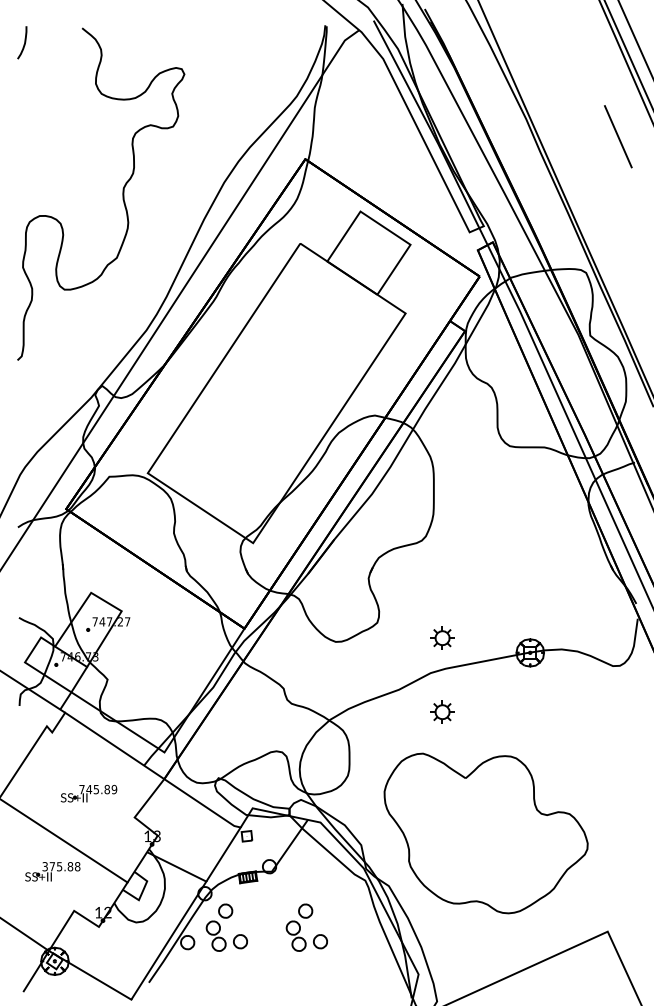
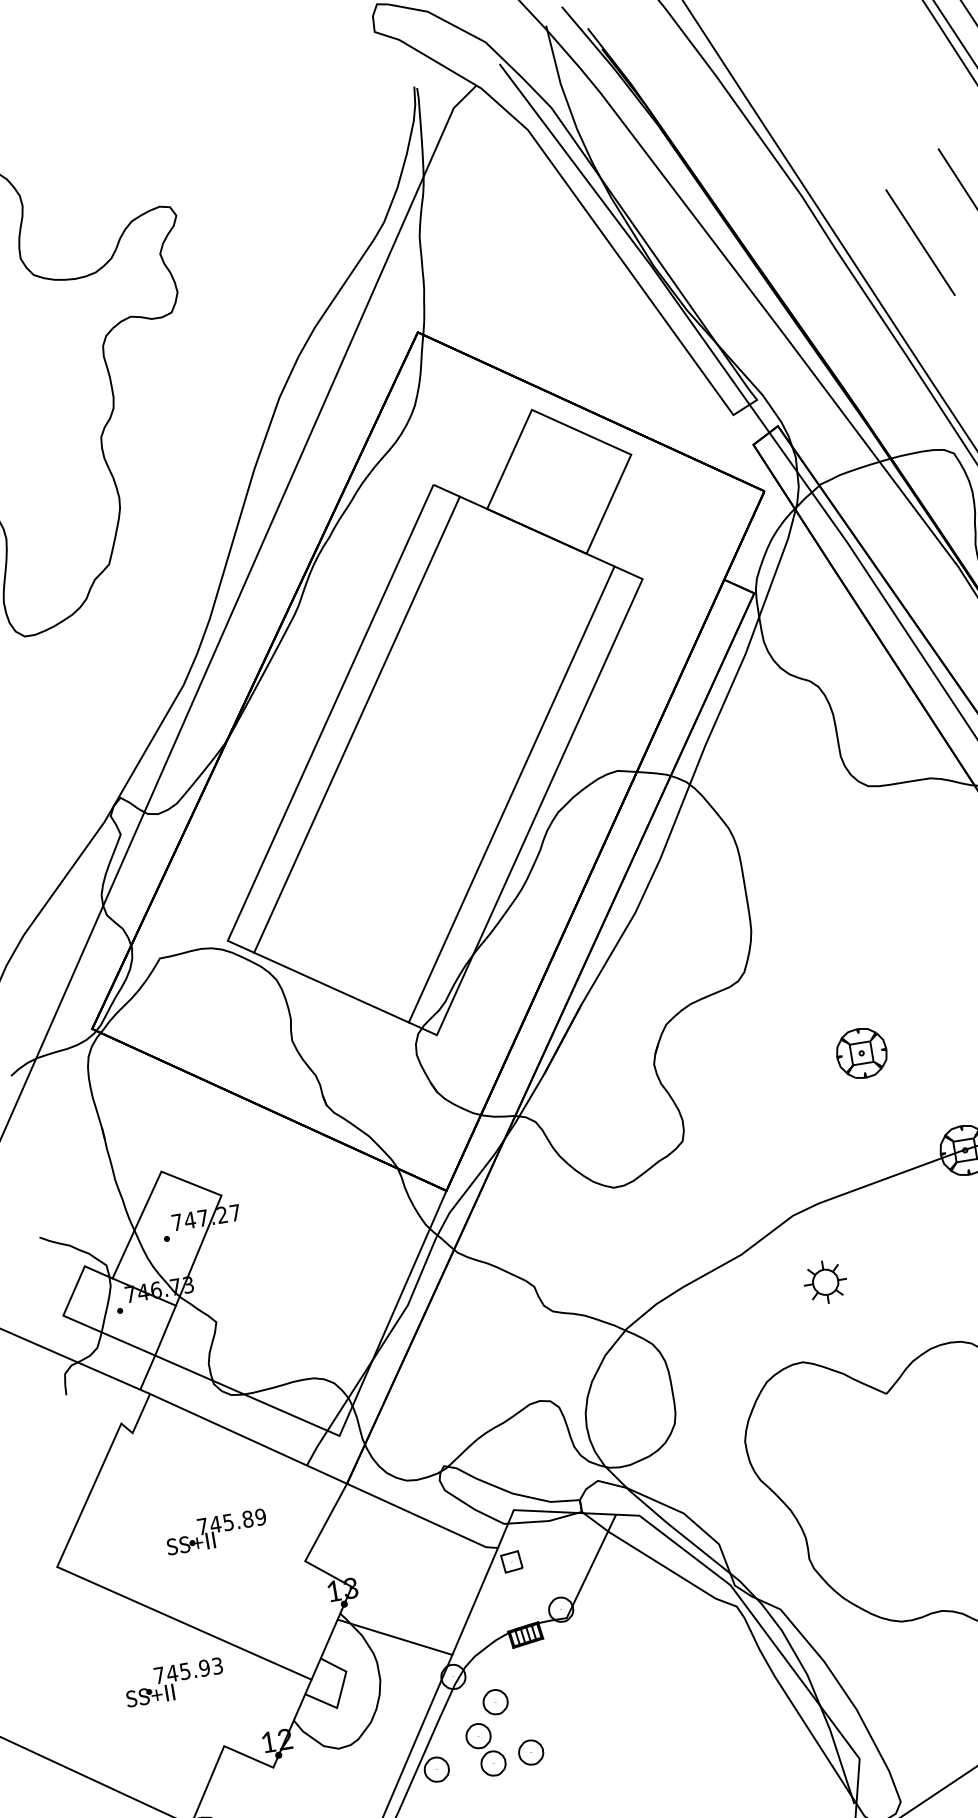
line: (586, 154) -> (919, 241), added
line: (237, 367) -> (357, 725), added
line: (315, 418) -> (511, 793), added
part: (482, 590) -> (861, 1052), added
part: (442, 637) -> (803, 1148), removed
text: (61, 866) -> (188, 1670), 375.88 -> 745.93
part: (306, 927) -> (645, 1707), removed

